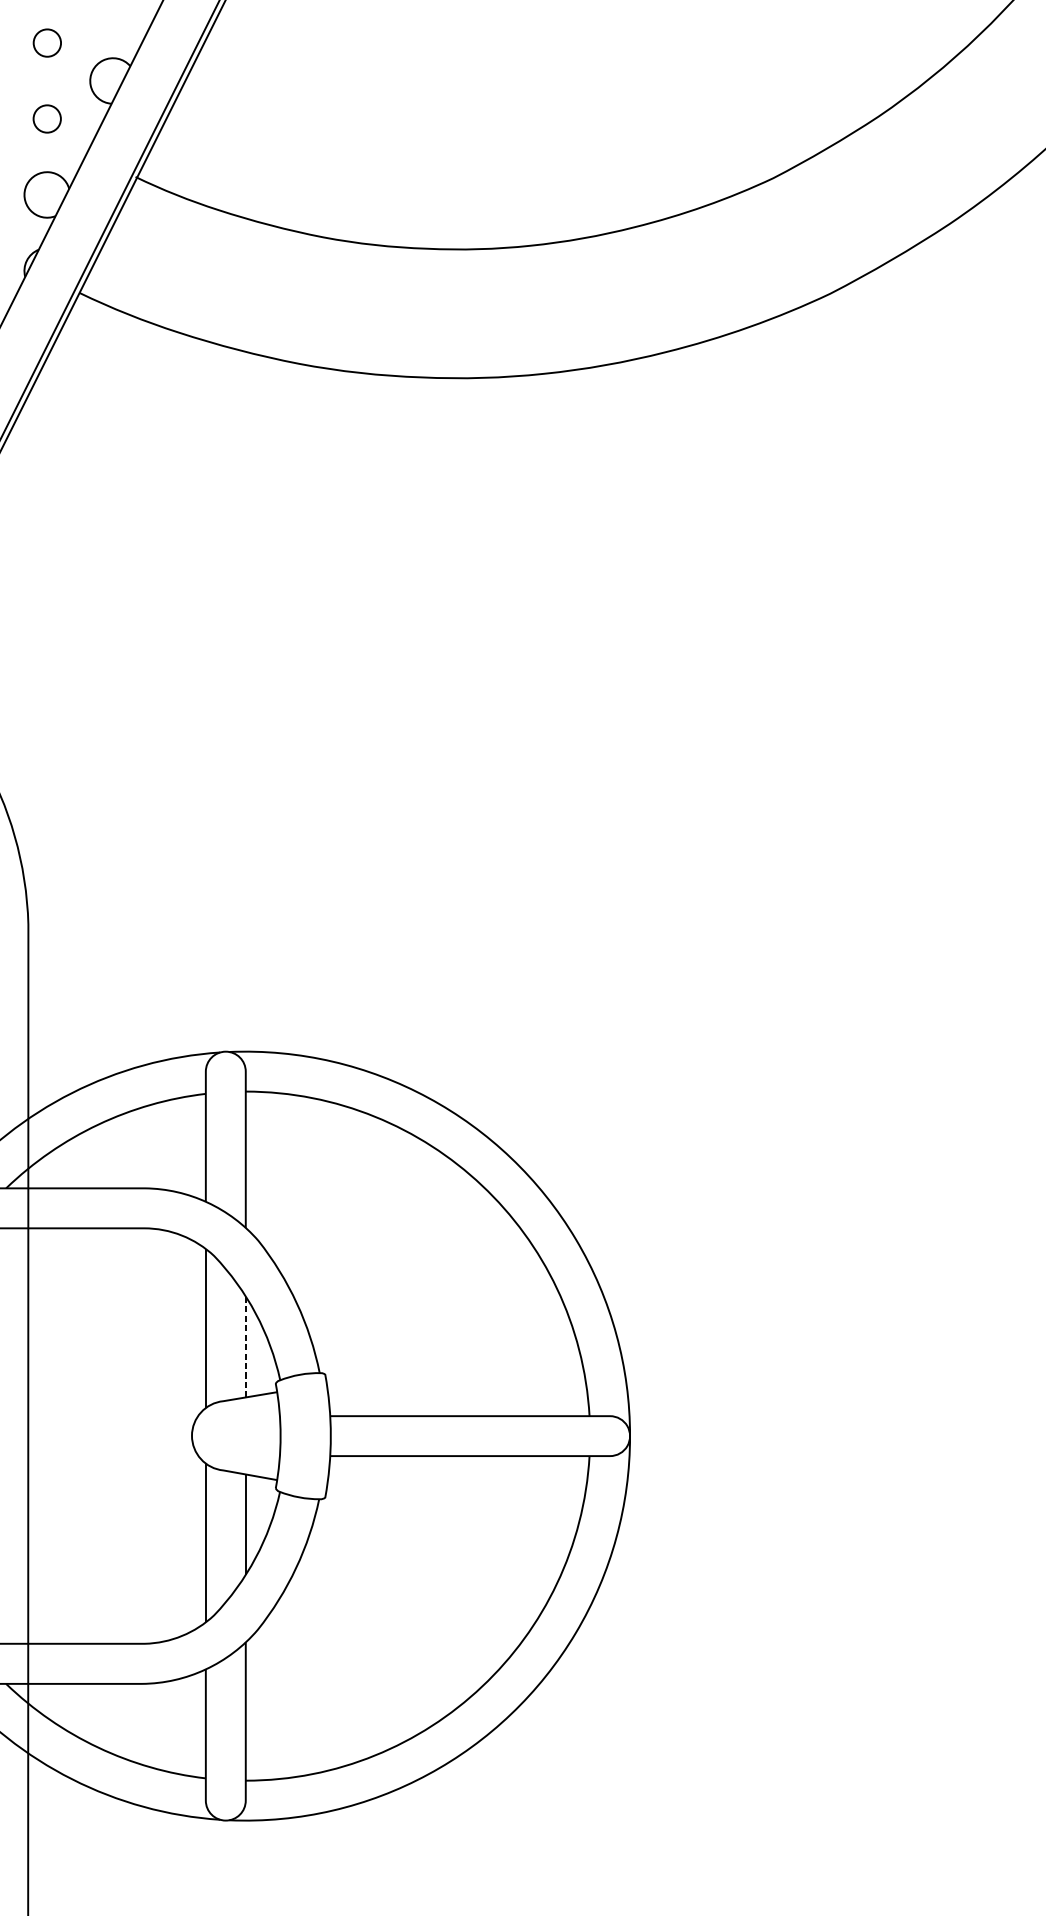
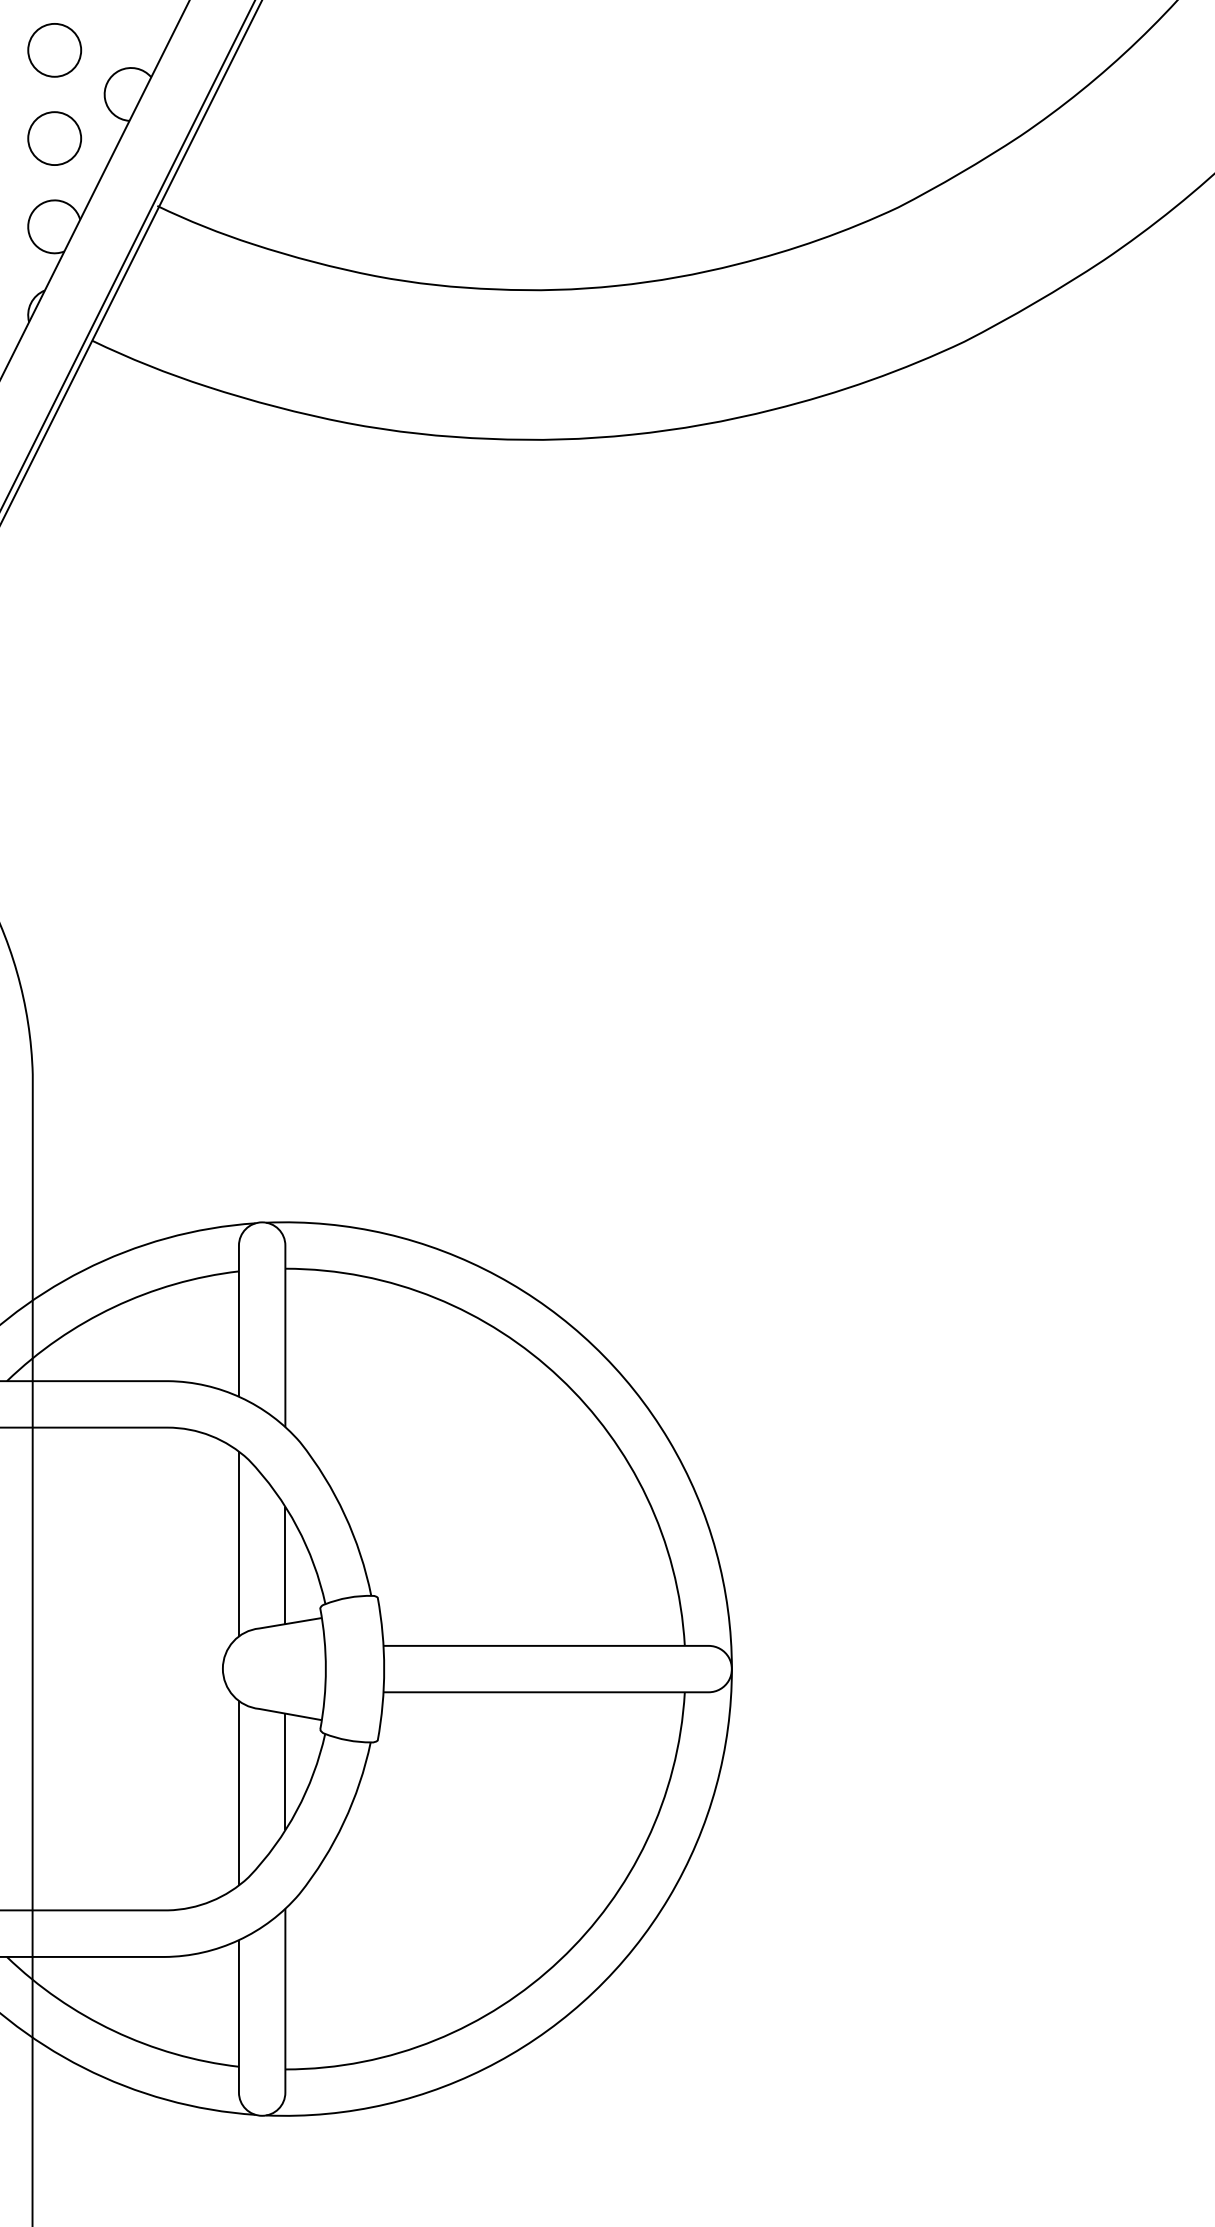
circle: (47, 43) -> (54, 50), size x1.67
circle: (47, 118) -> (54, 138), size x1.67
line: (245, 1346) -> (285, 1565), dashed -> solid

